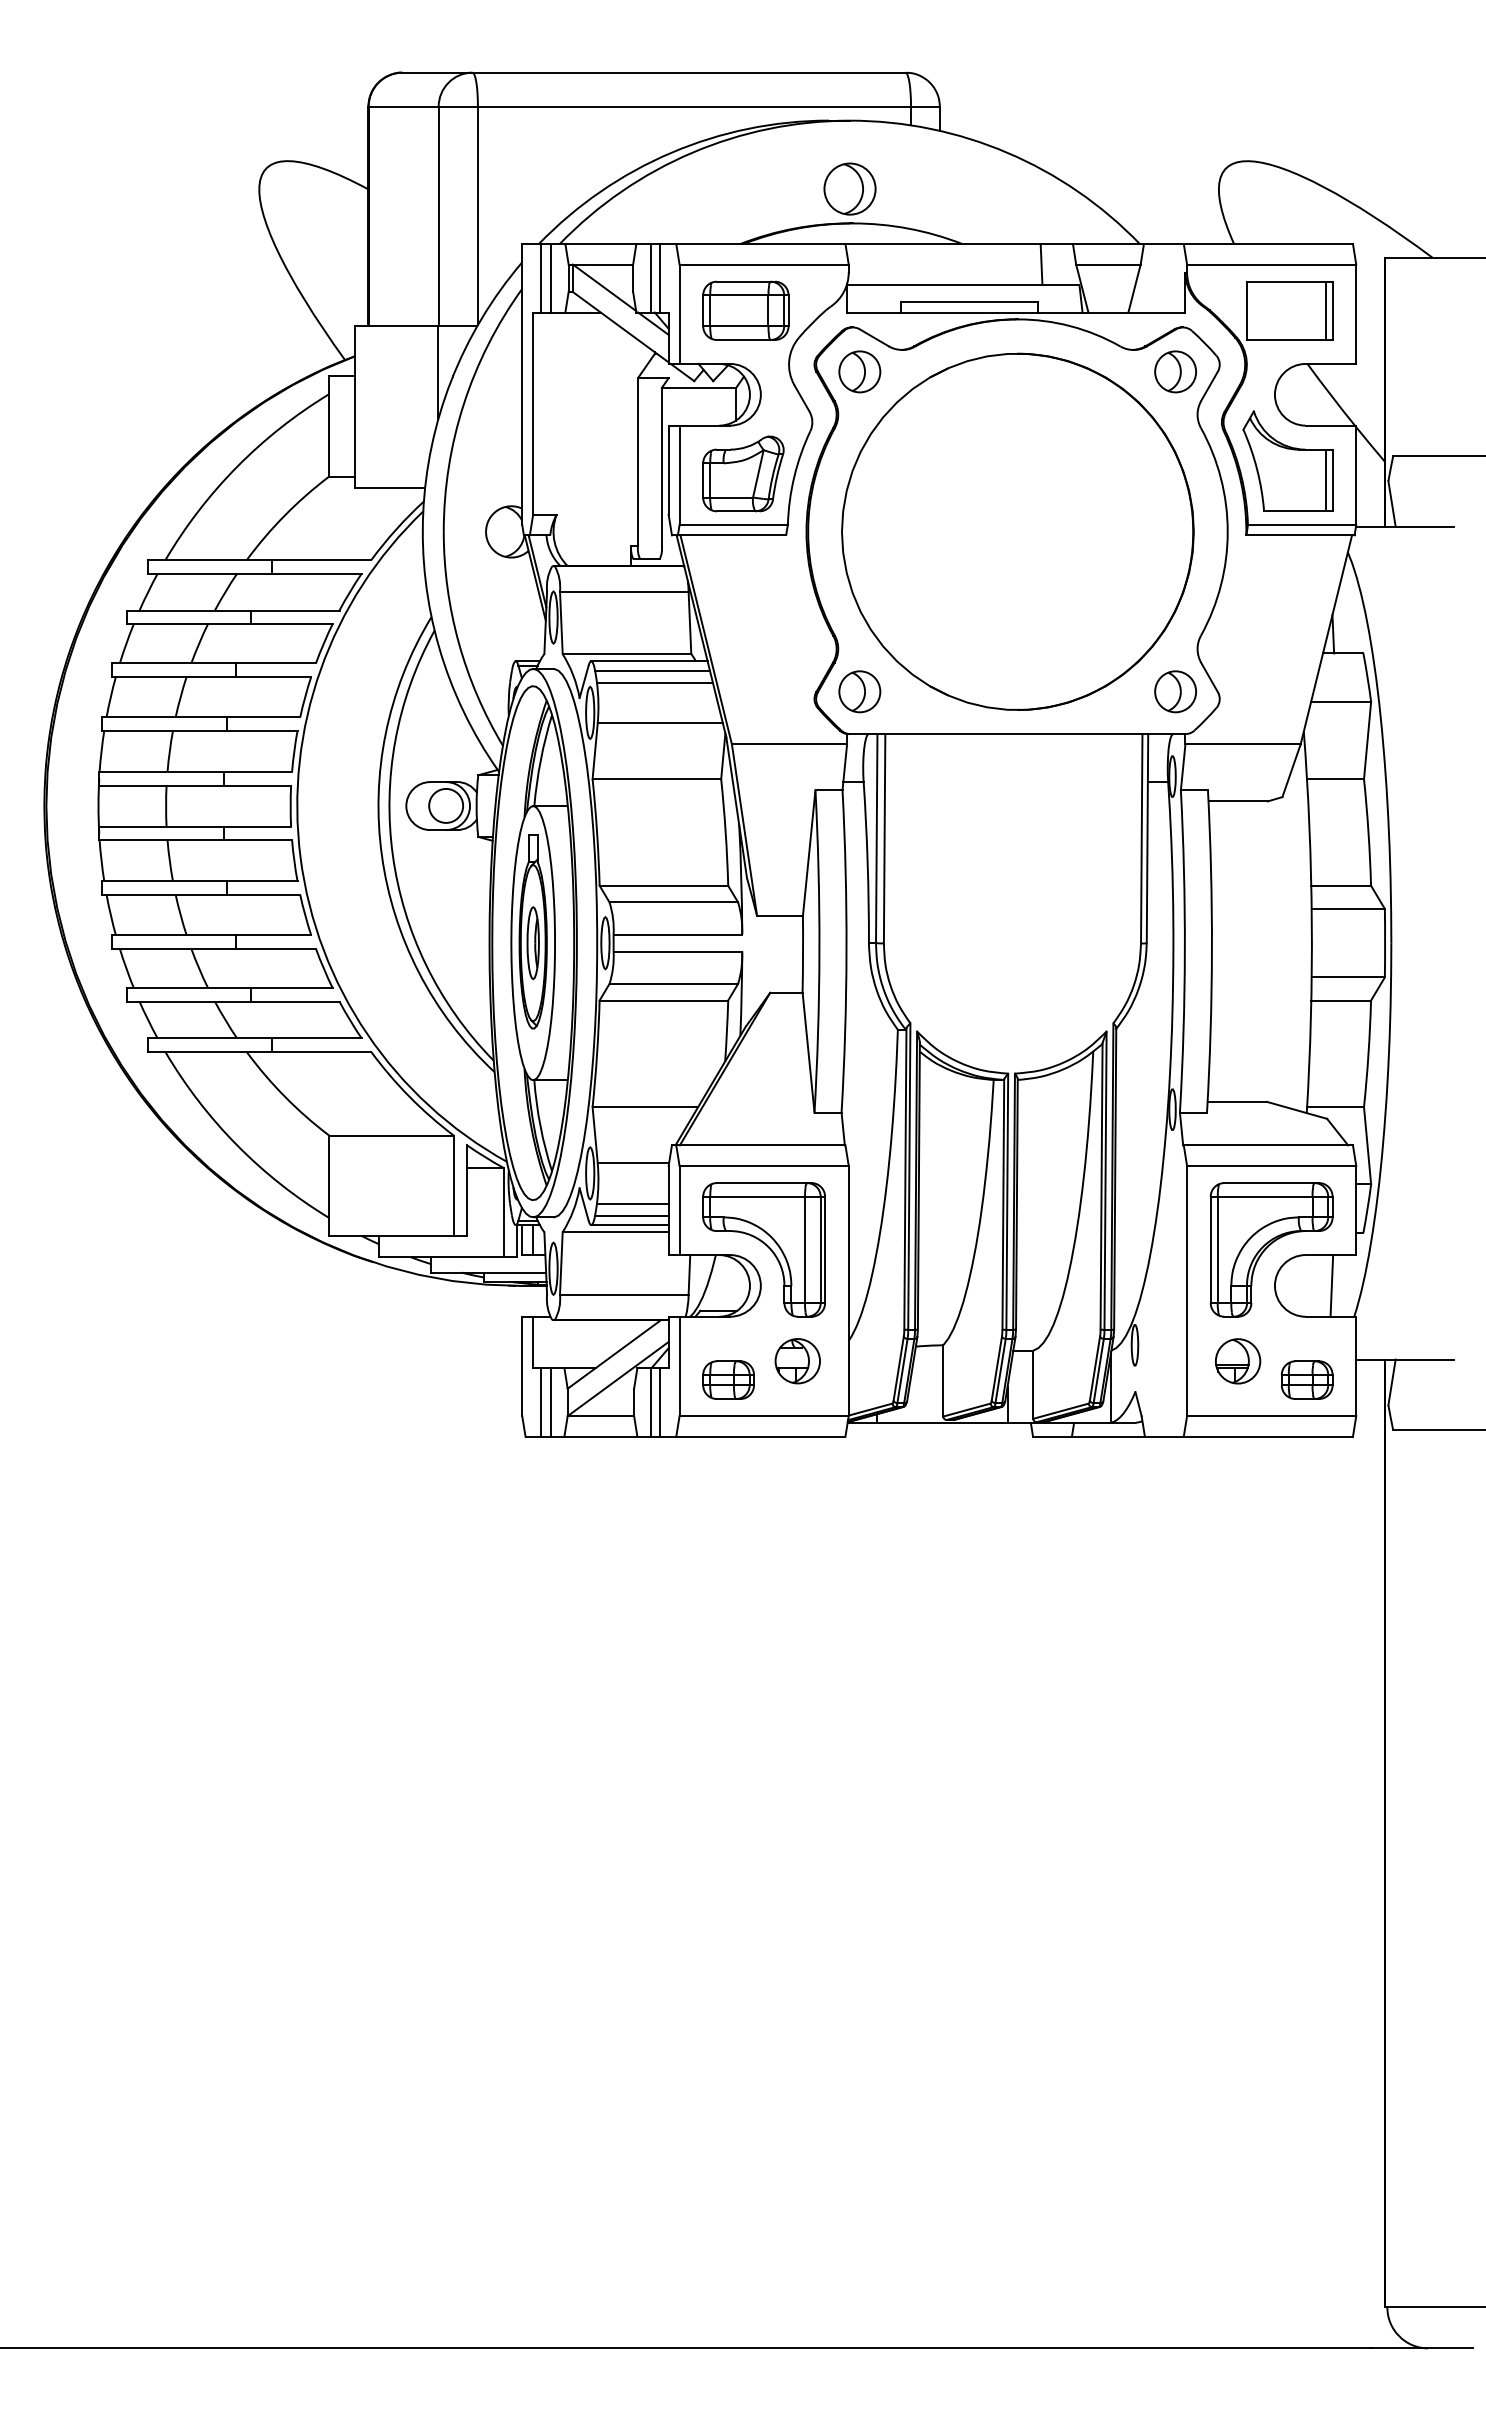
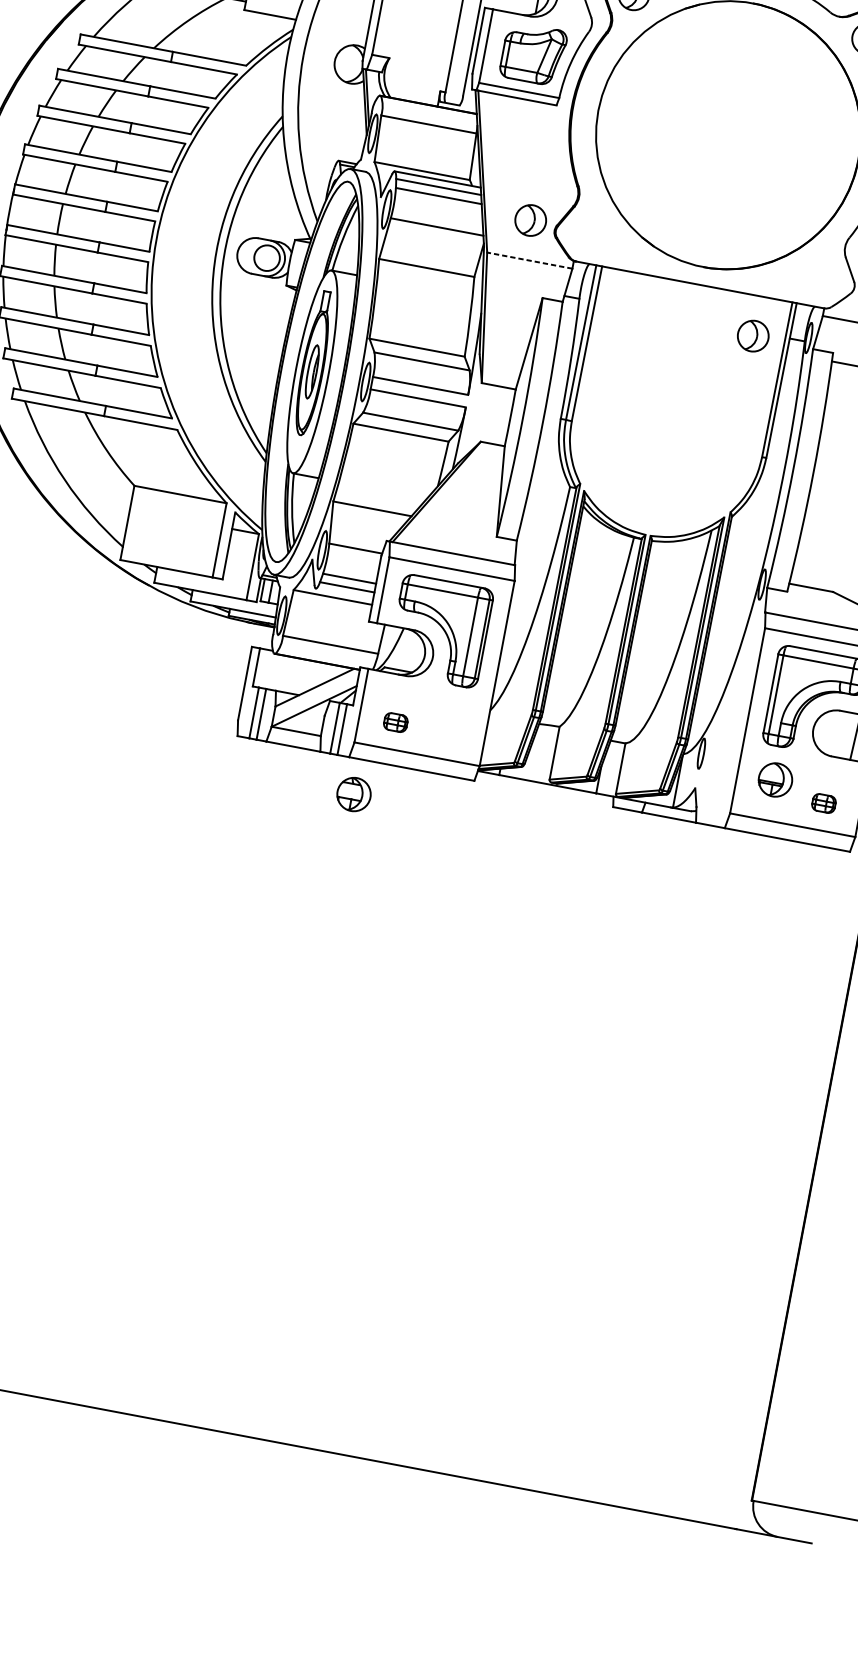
part: (859, 691) -> (530, 220), moved
part: (1175, 691) -> (753, 335), moved
line: (789, 744) -> (529, 260), solid -> dashed
line: (629, 1225) -> (344, 594), removed
part: (797, 1361) -> (353, 794), moved
part: (728, 1379) -> (395, 722), size x0.6
part: (1306, 1379) -> (823, 802), size x0.6

